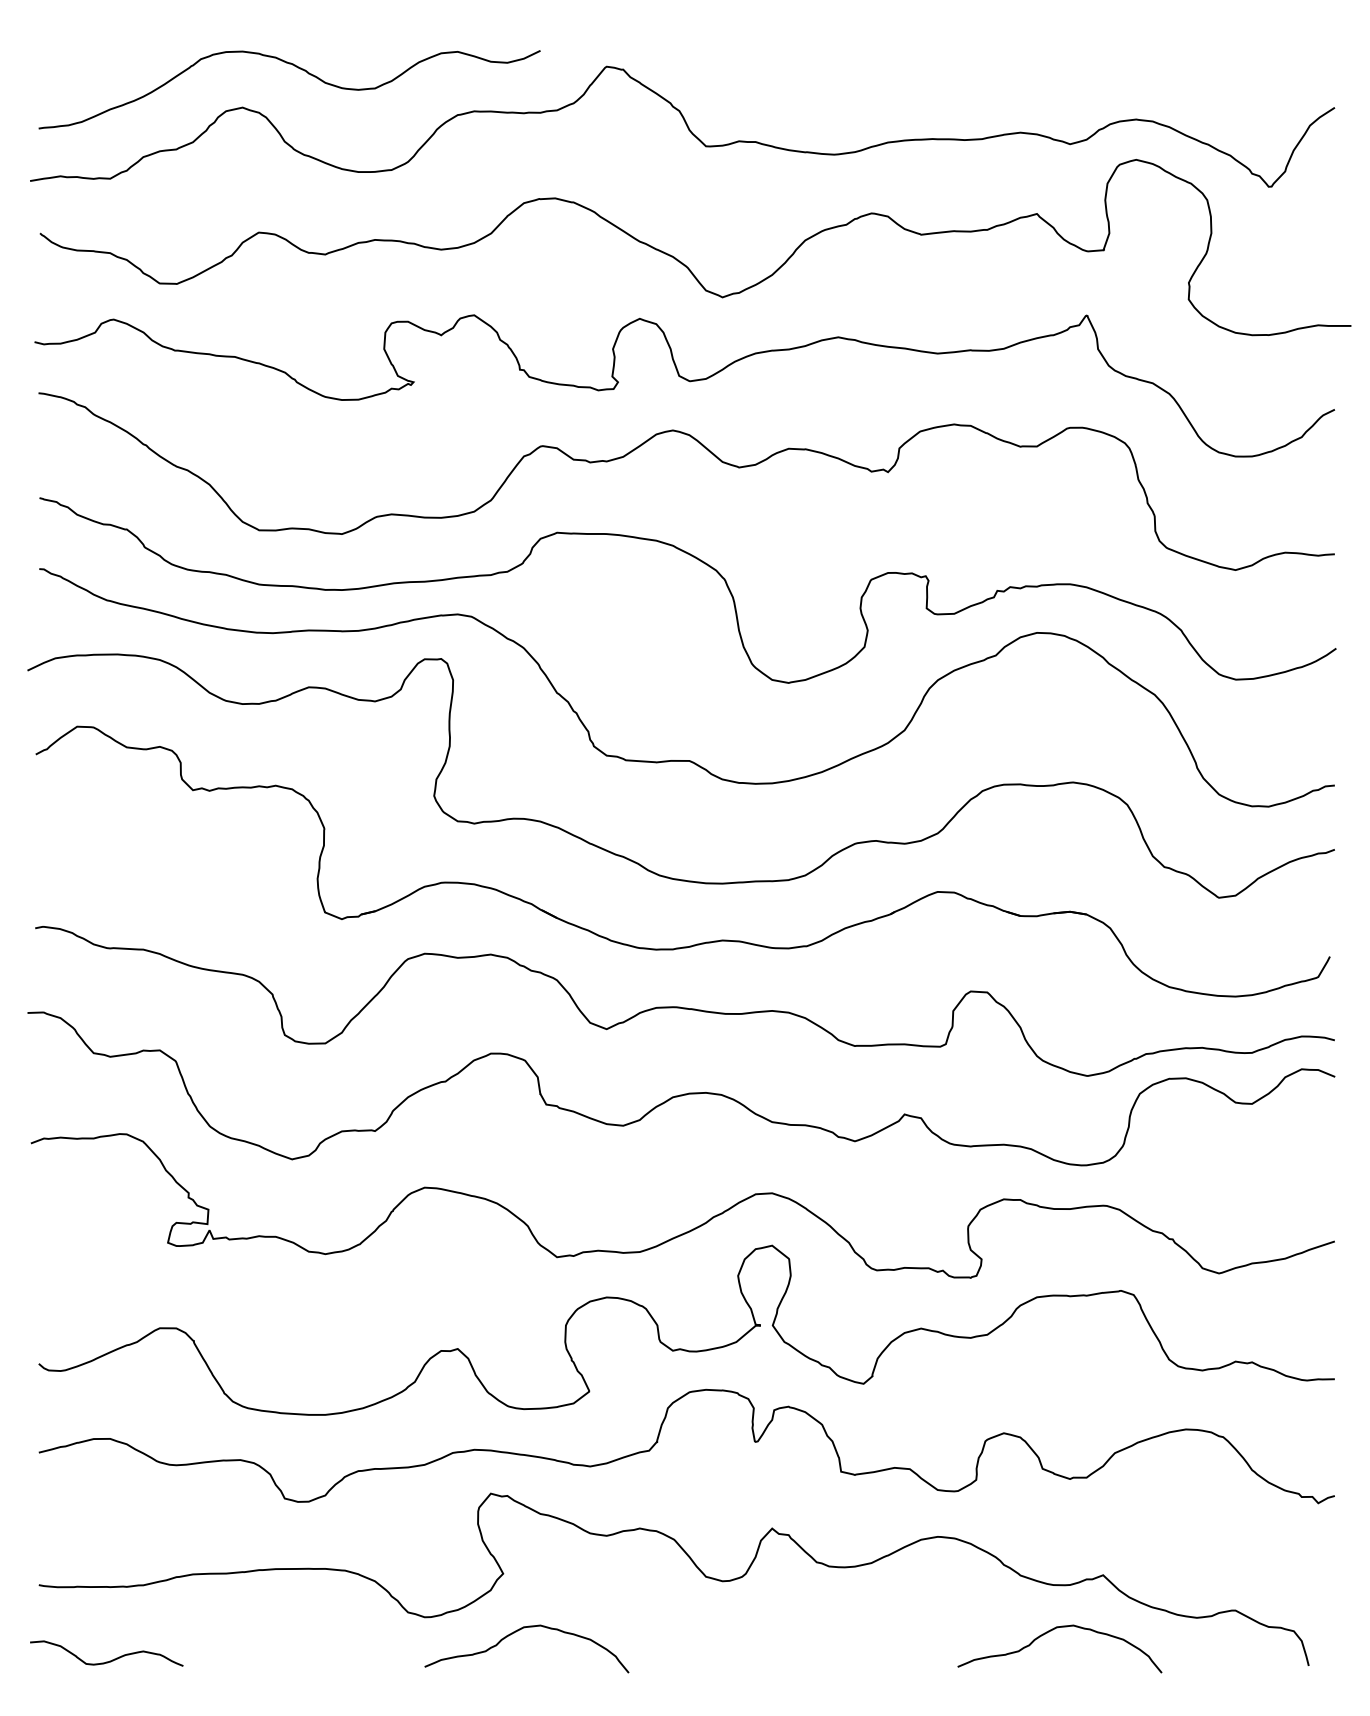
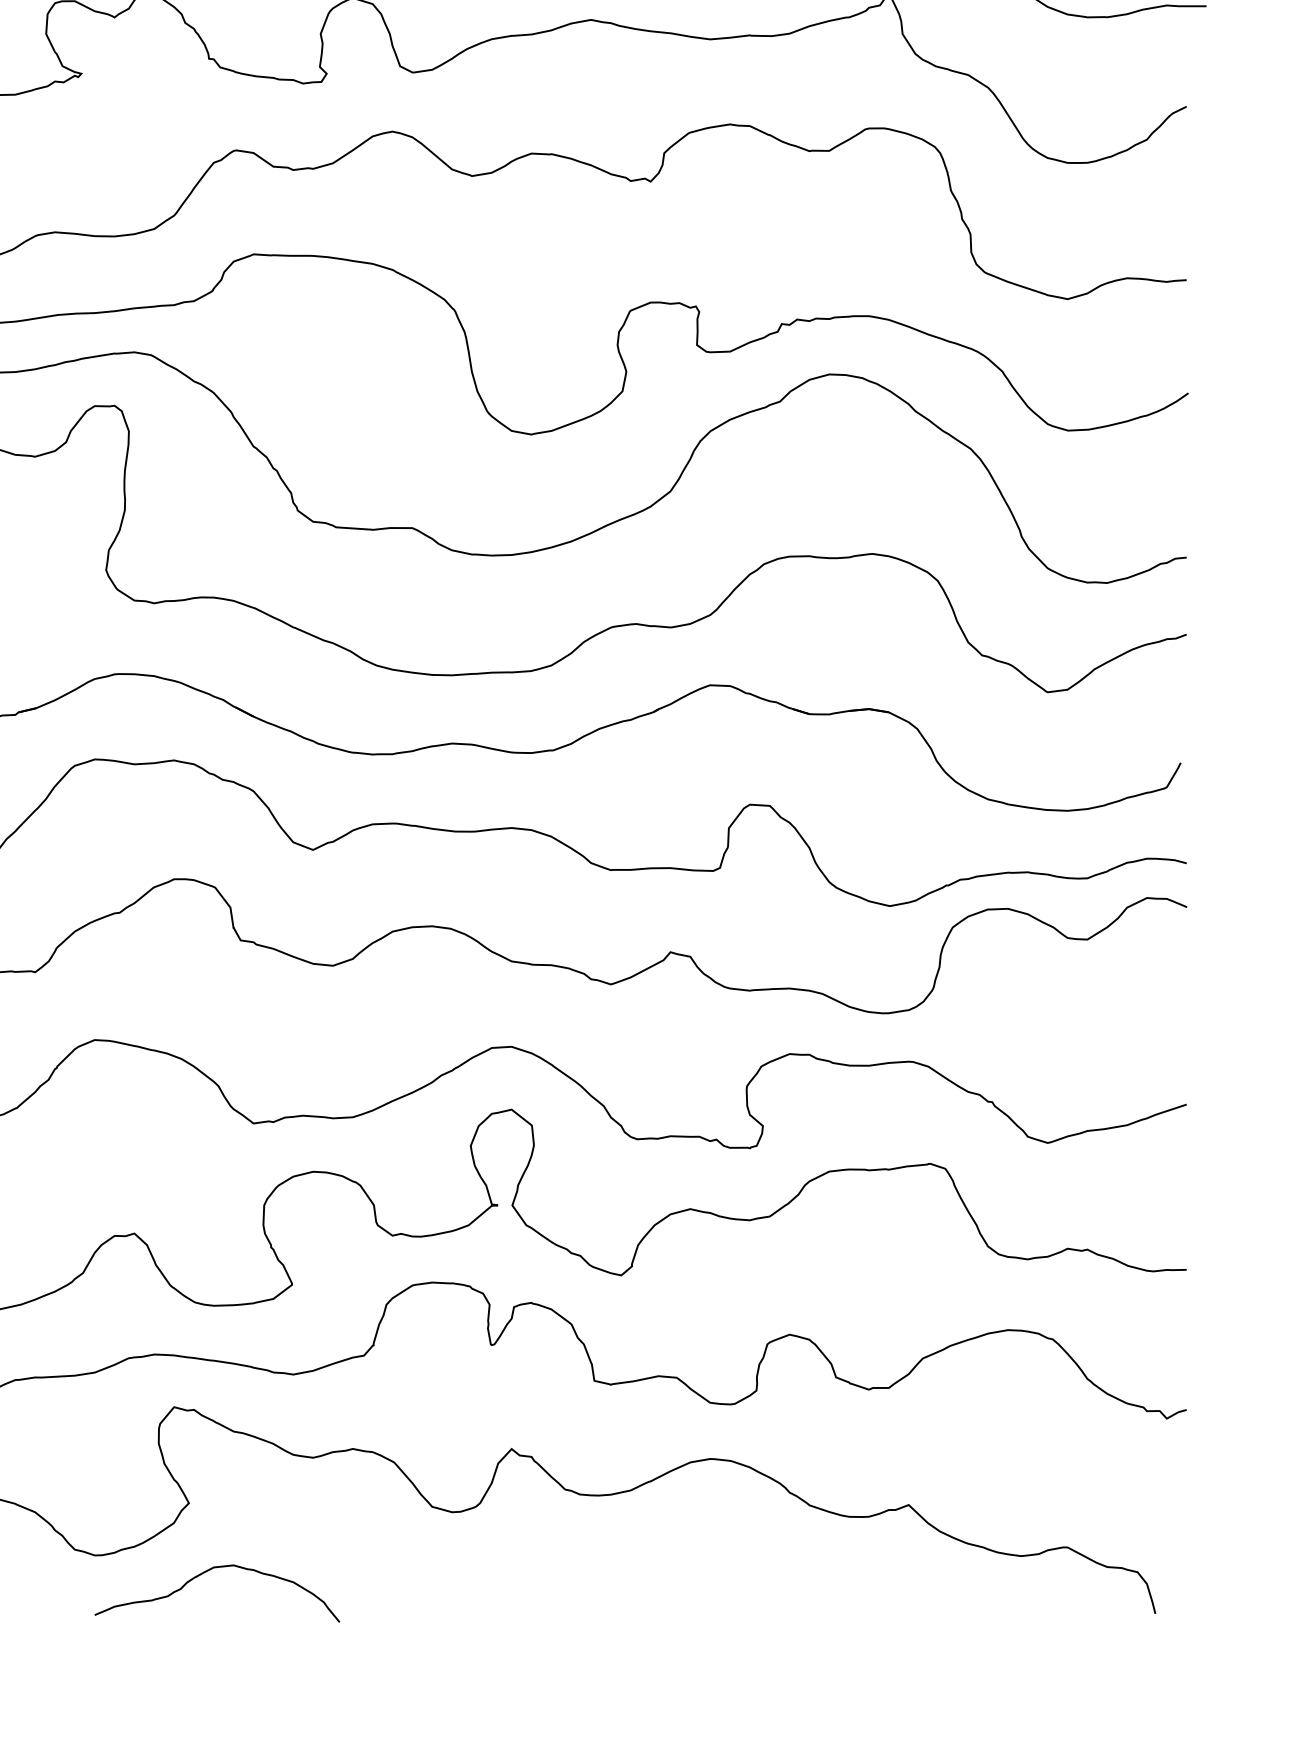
curve: (1051, 1631) -> (846, 1572), removed

